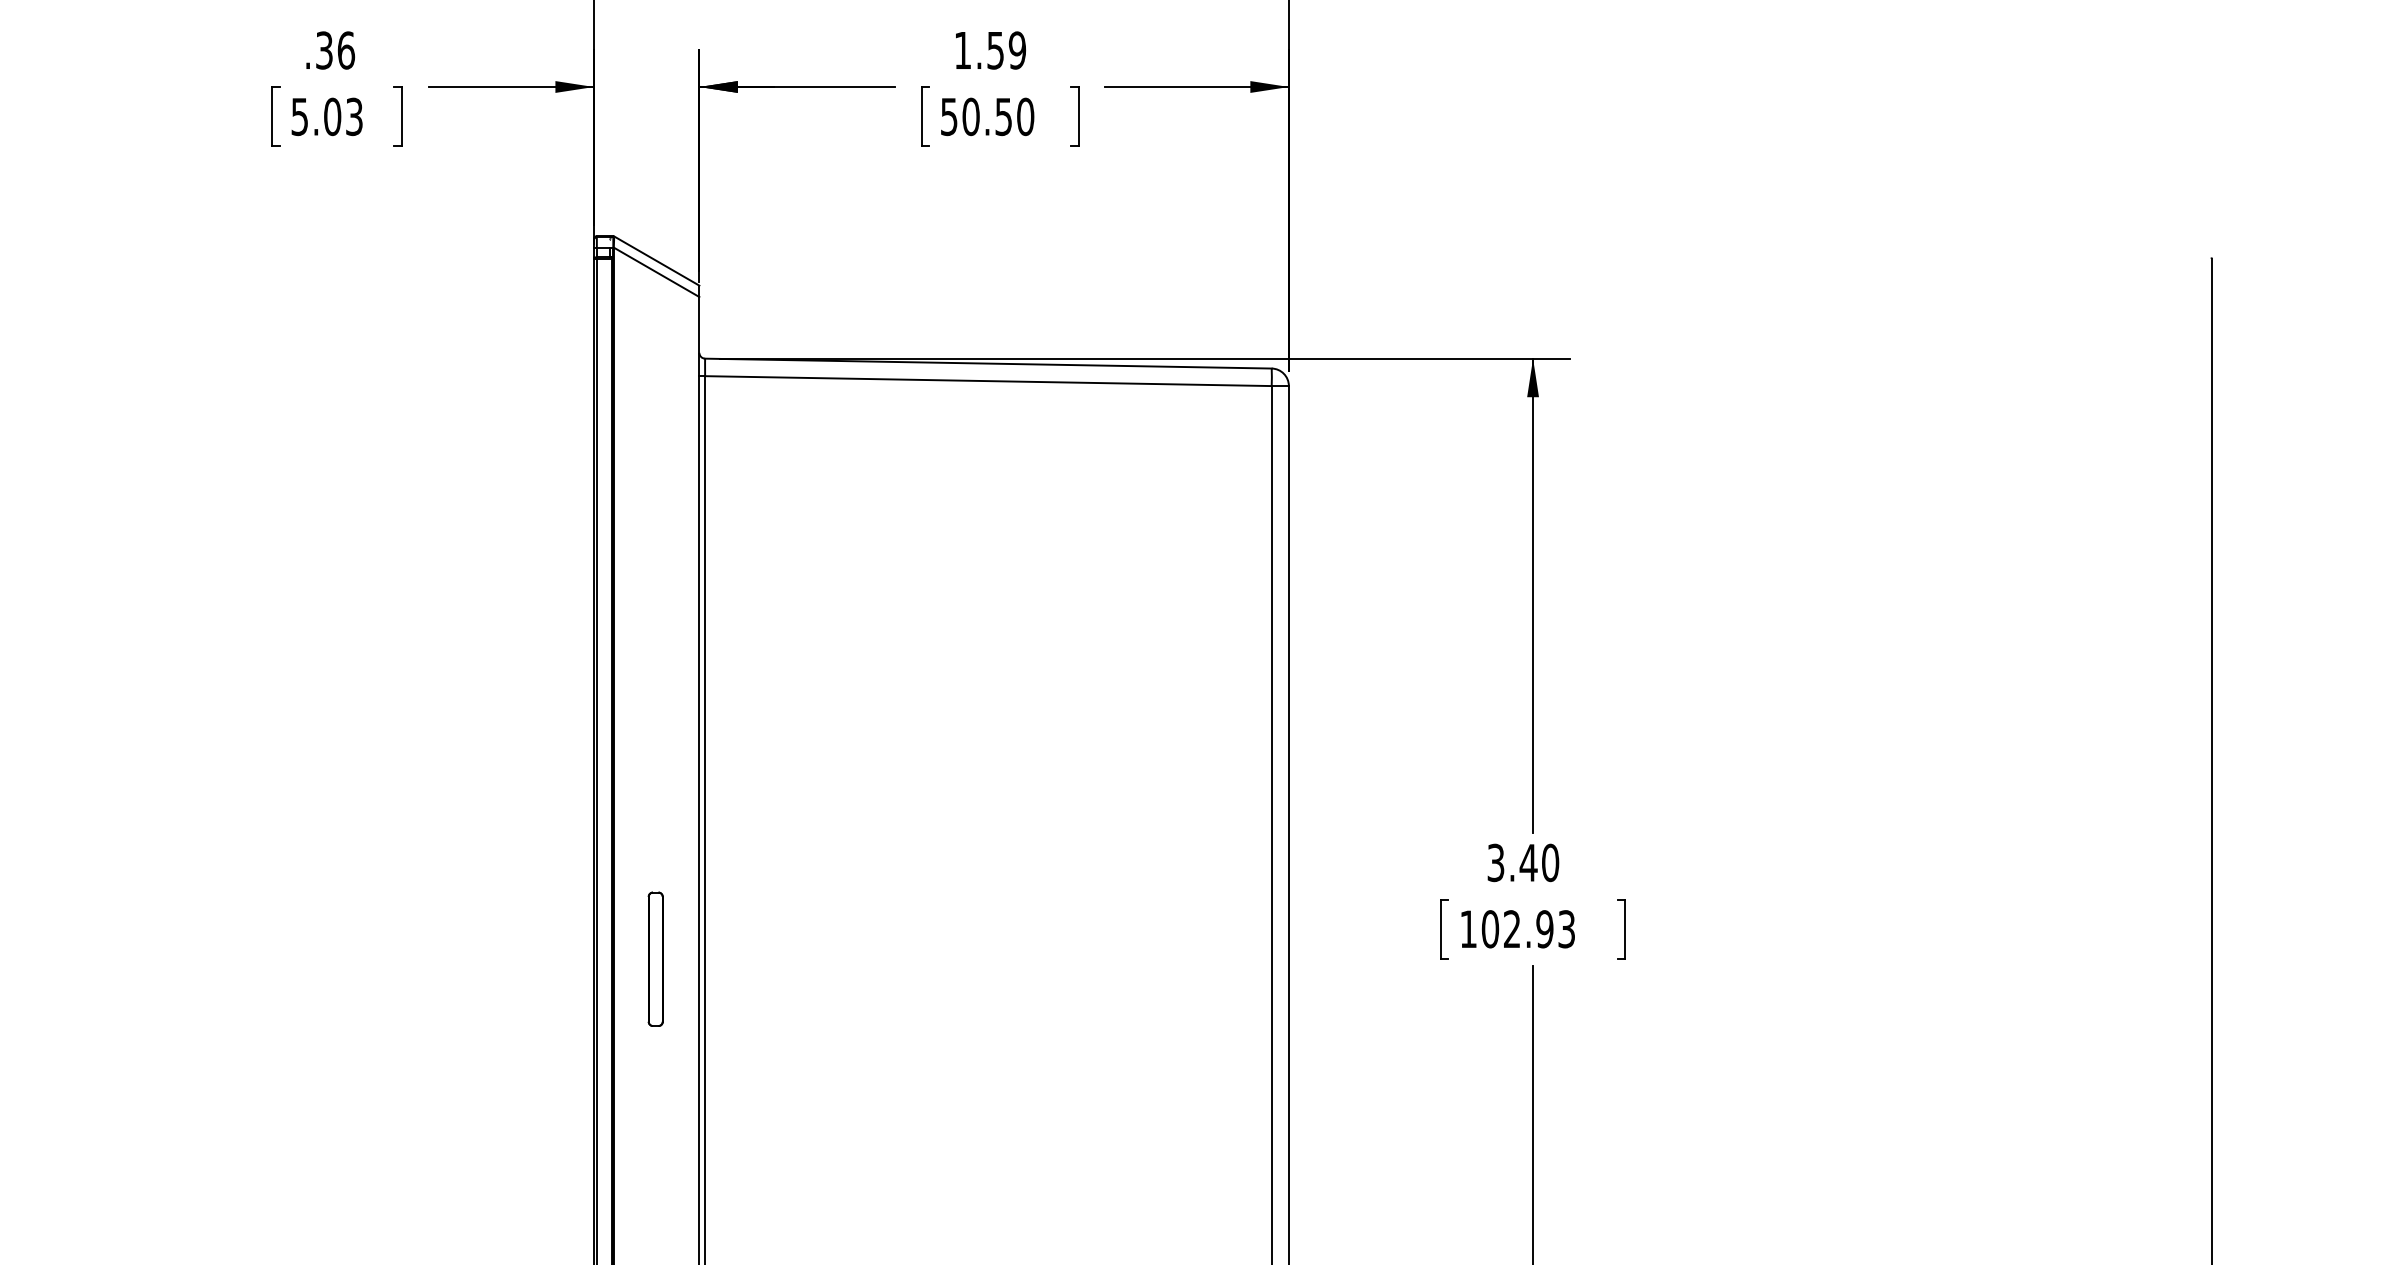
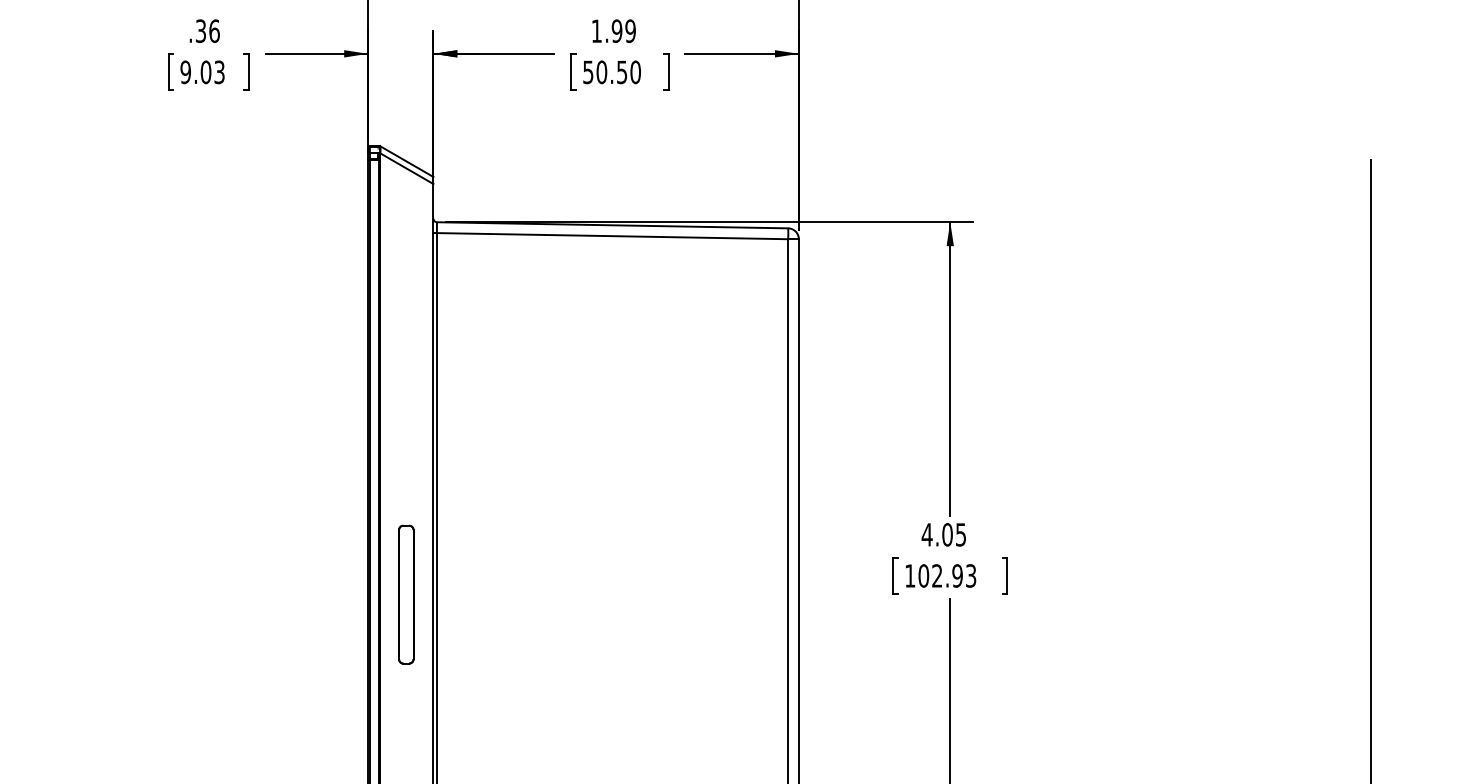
text: (994, 49) -> (616, 30), 1.59 -> 1.99
text: (299, 115) -> (185, 71), 5.03 -> 9.03
text: (1522, 862) -> (943, 534), 3.40 -> 4.05
part: (655, 959) -> (406, 594), size x1.67

